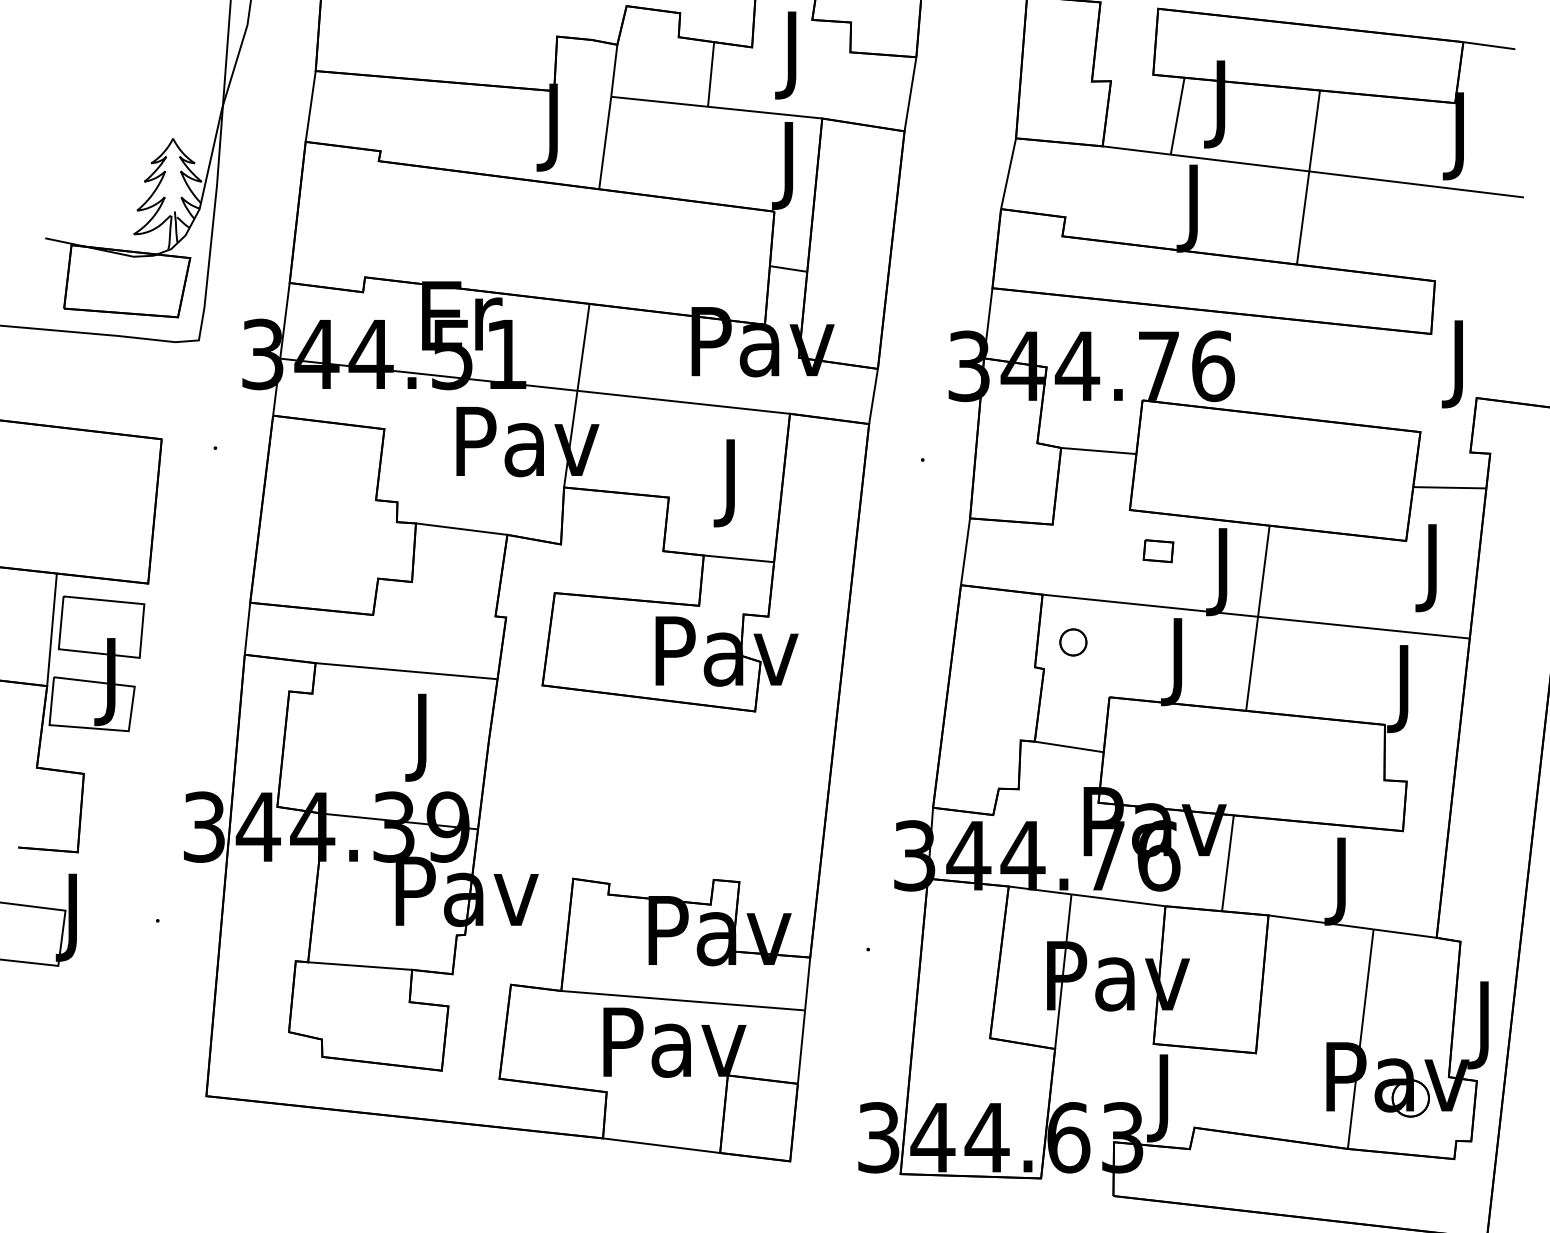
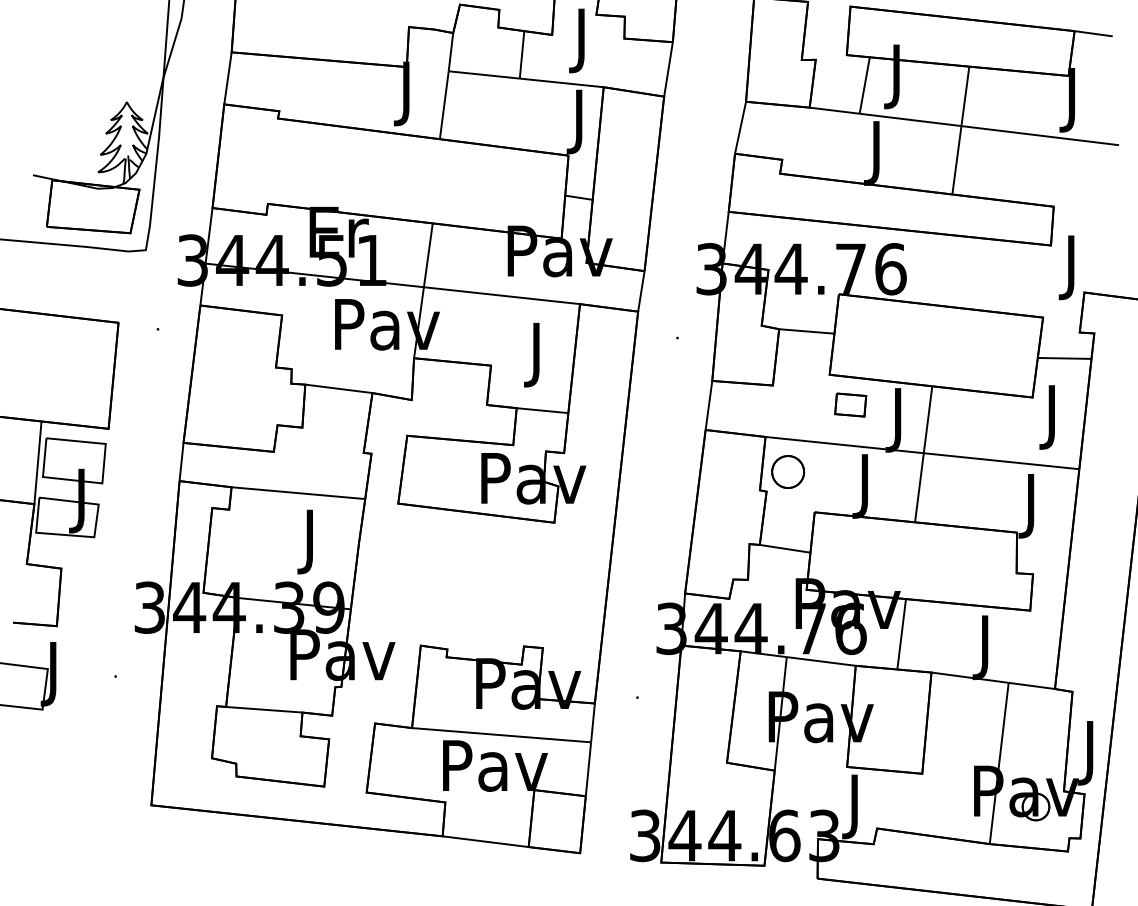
part: (1158, 550) -> (850, 404), size x1.43
part: (1073, 642) -> (788, 472), size x1.67

